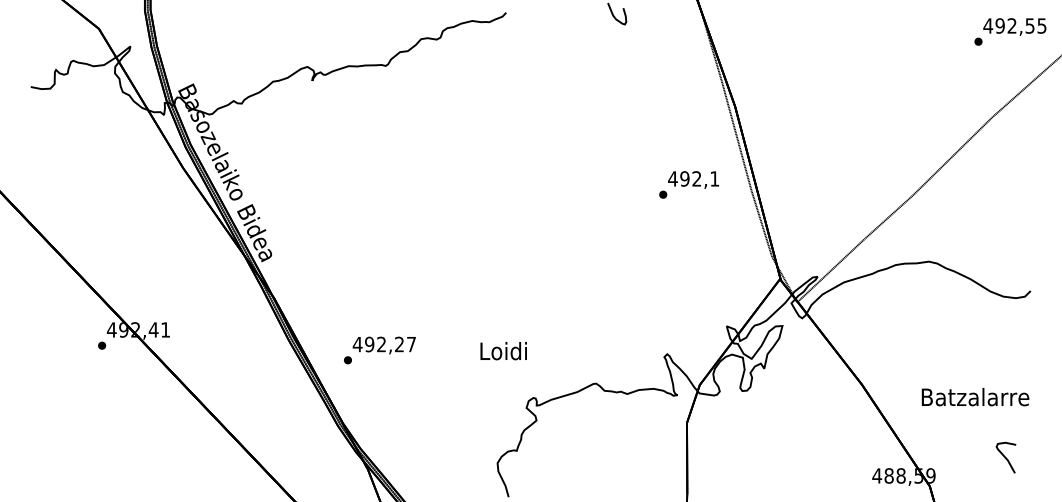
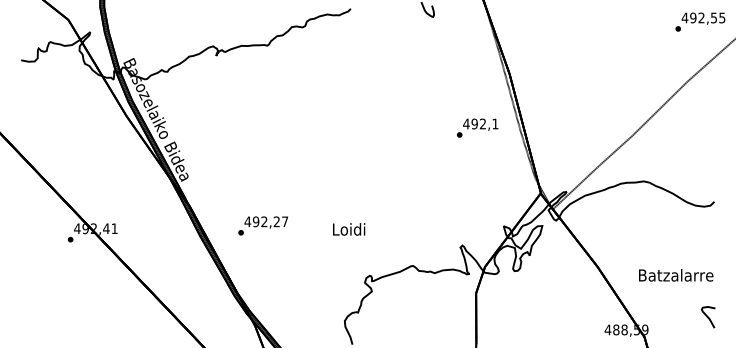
text: (378, 349) -> (262, 225), moved
text: (504, 351) -> (349, 229), moved
curve: (1006, 457) -> (708, 317), moved

